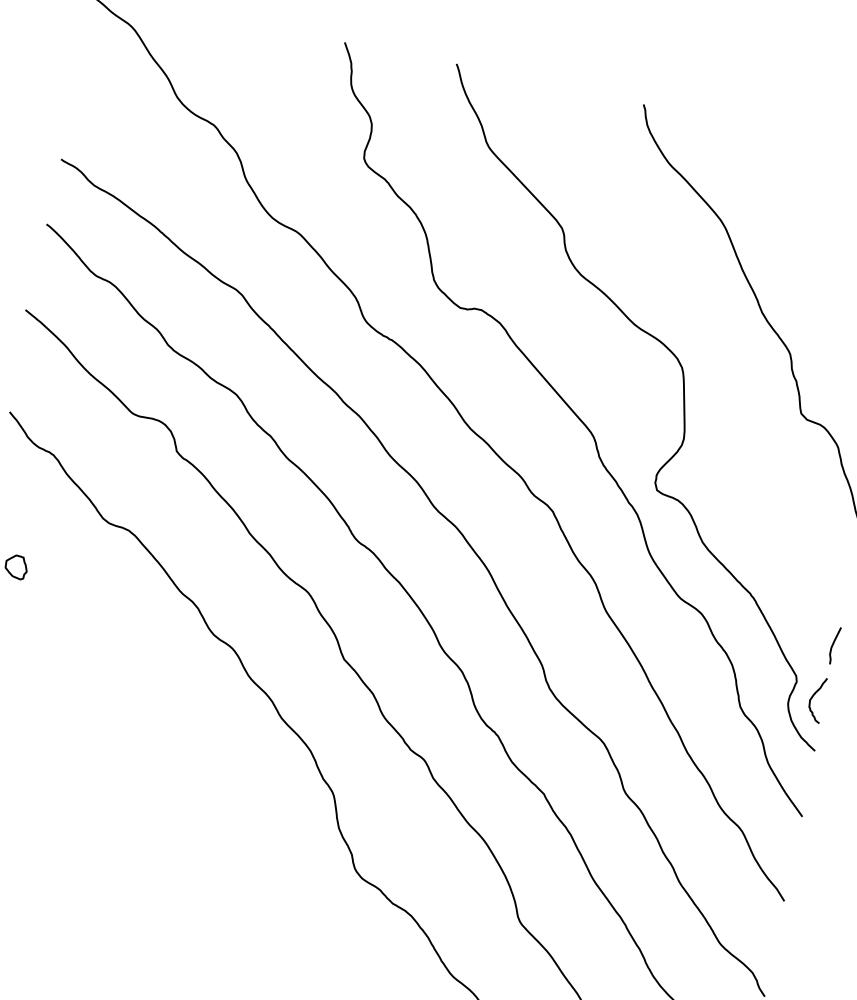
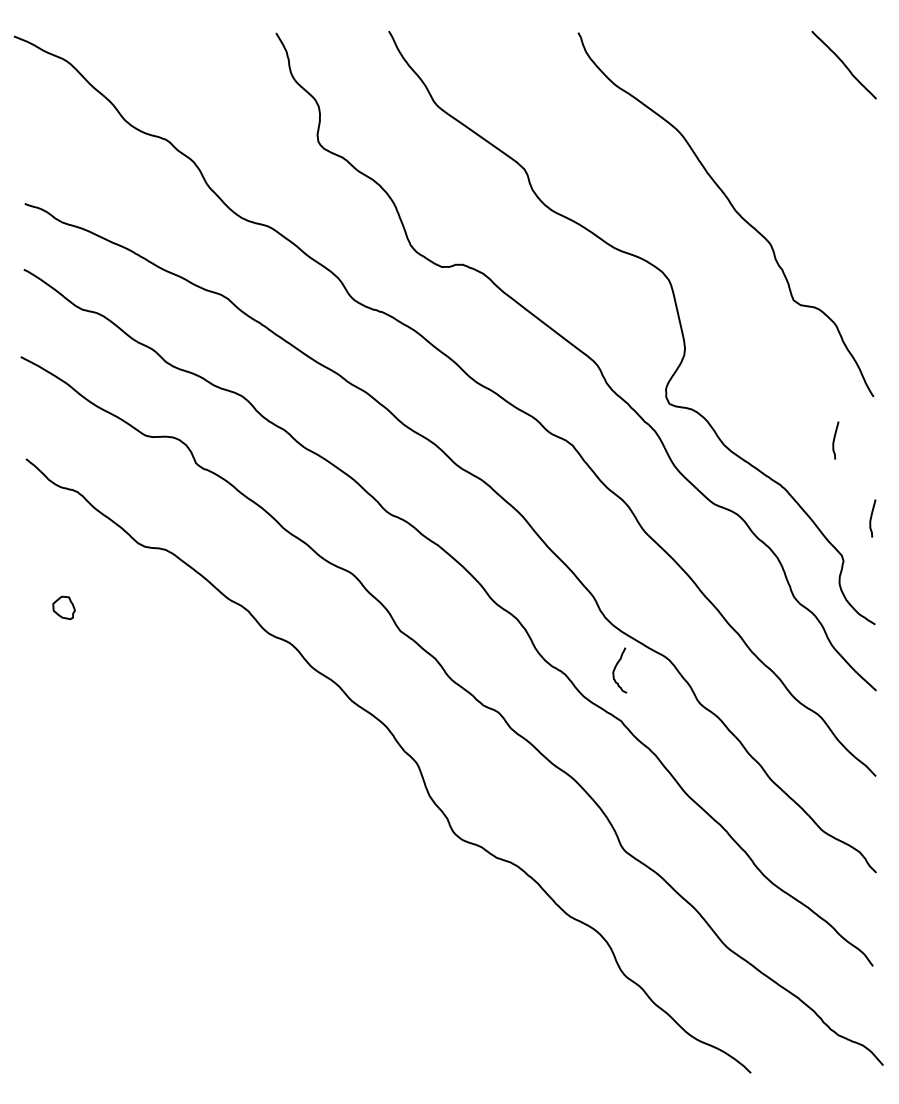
curve: (812, 560) -> (834, 440), added
curve: (812, 697) -> (615, 669), moved

